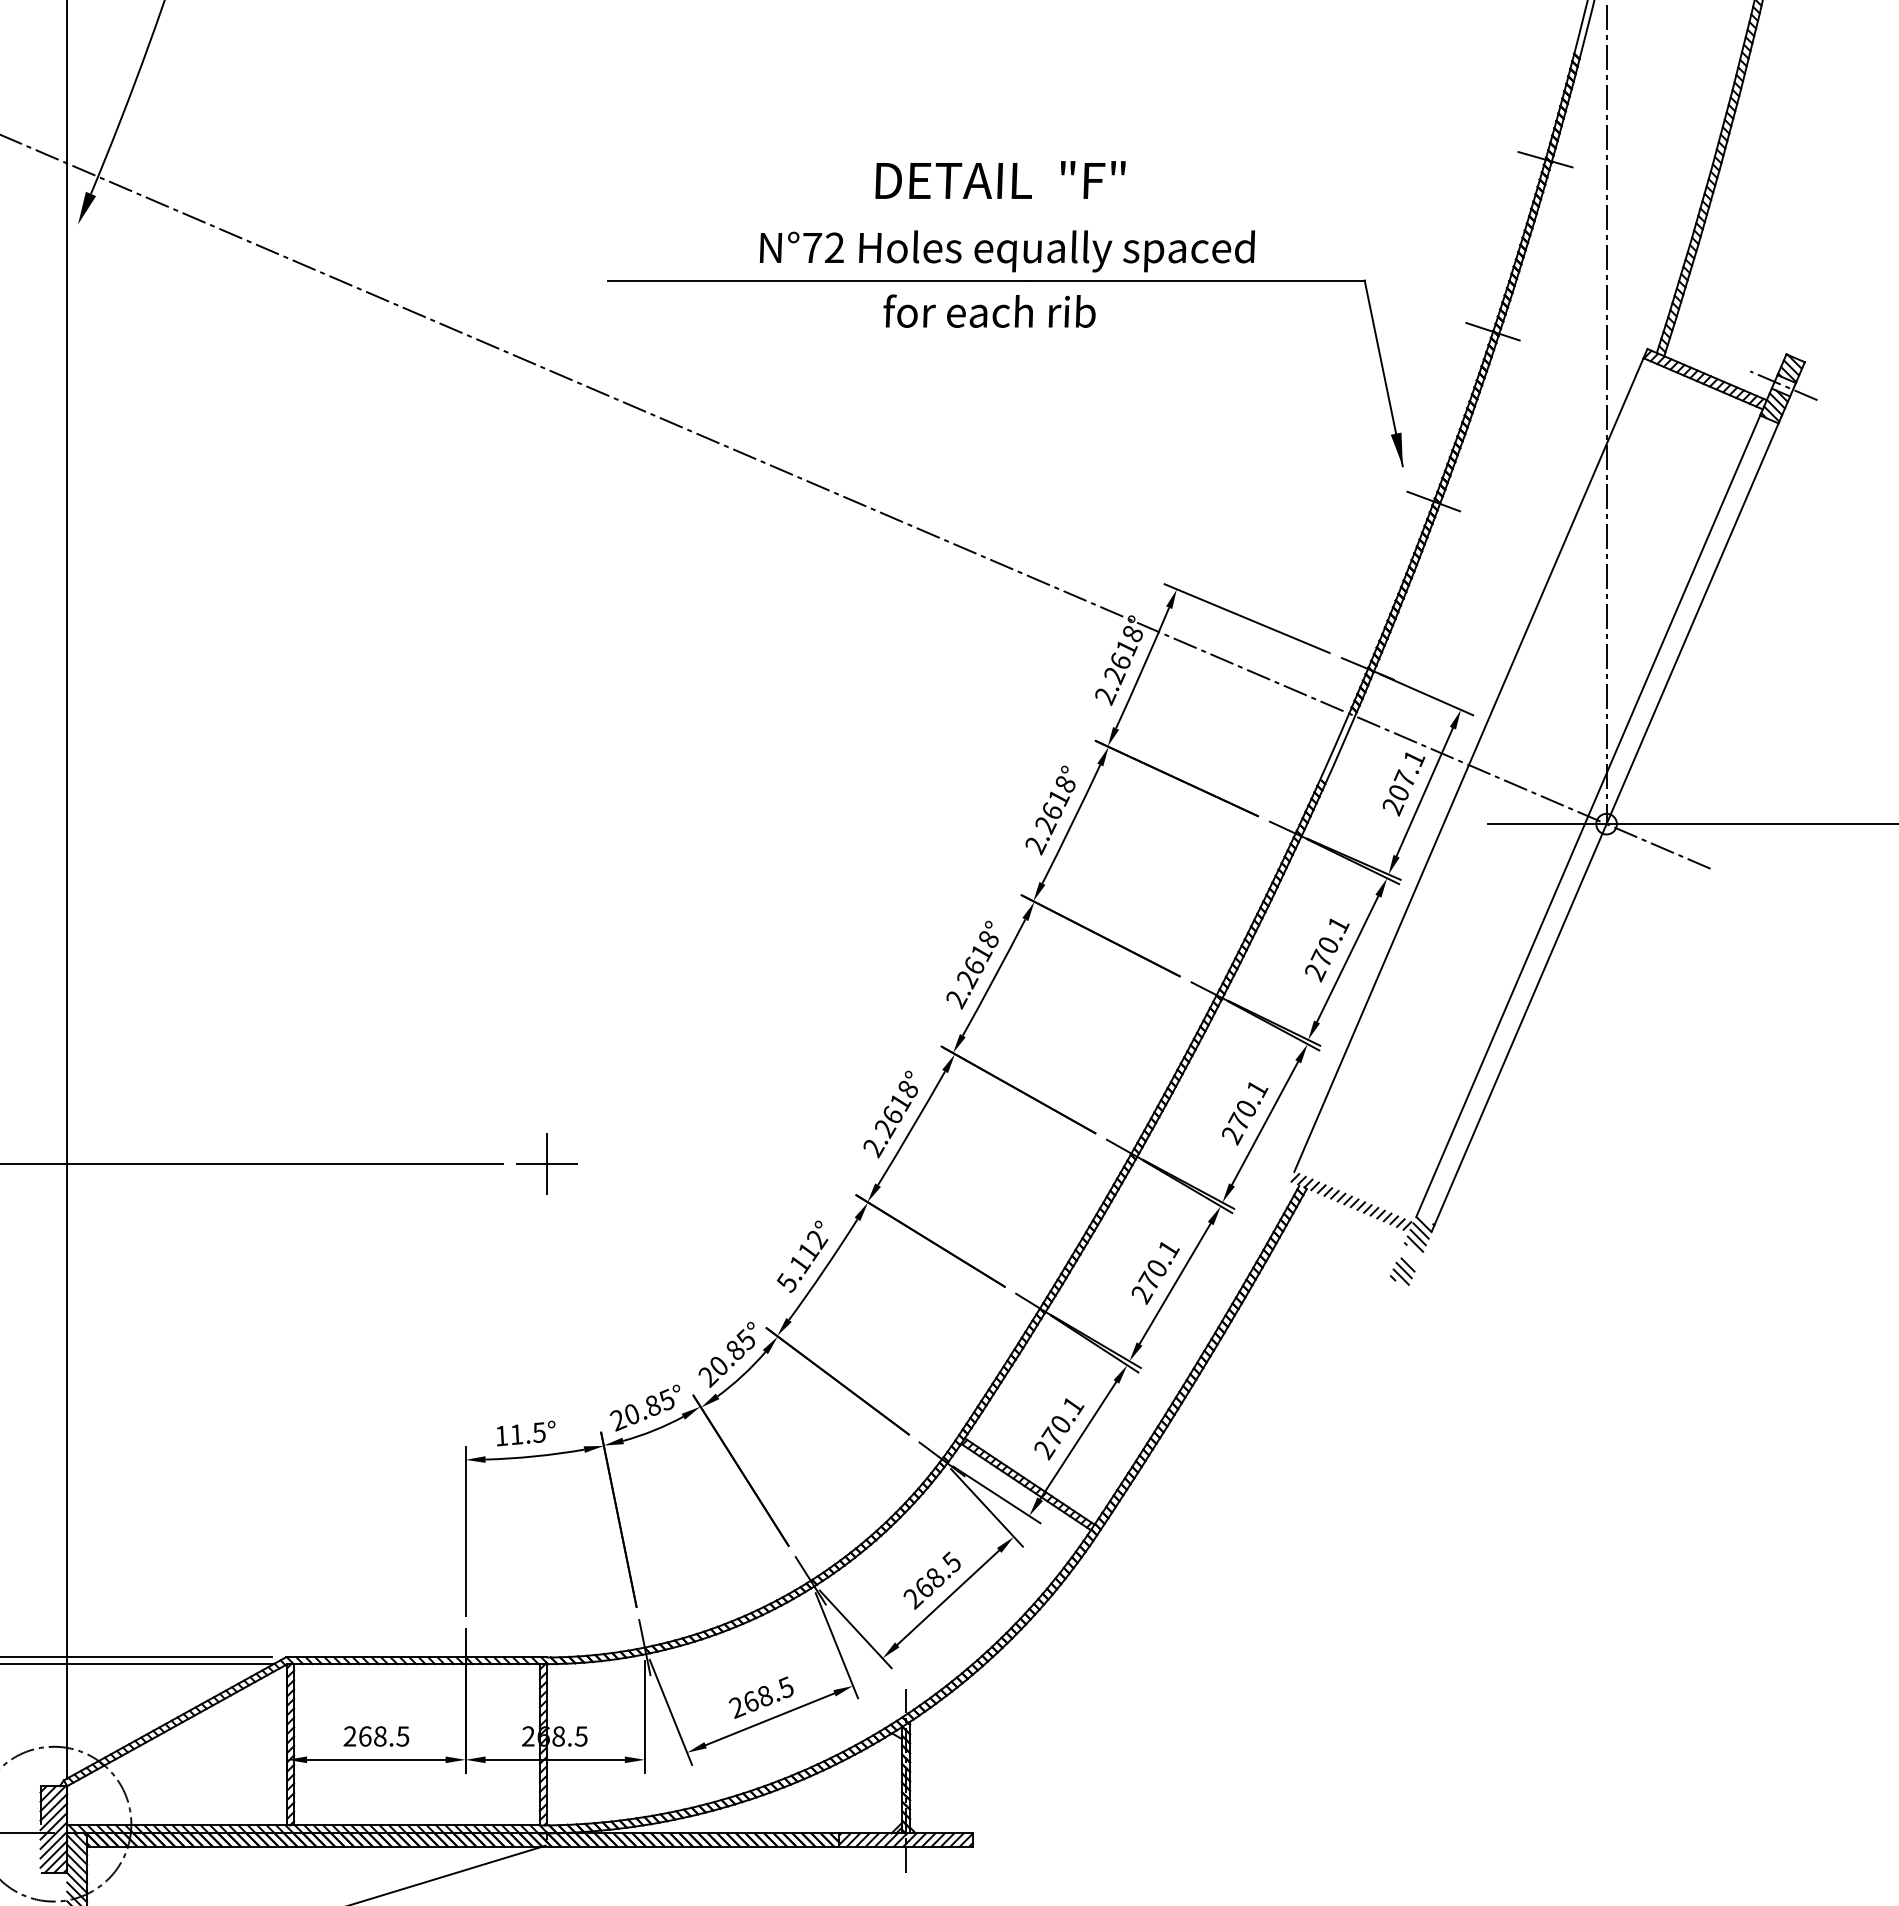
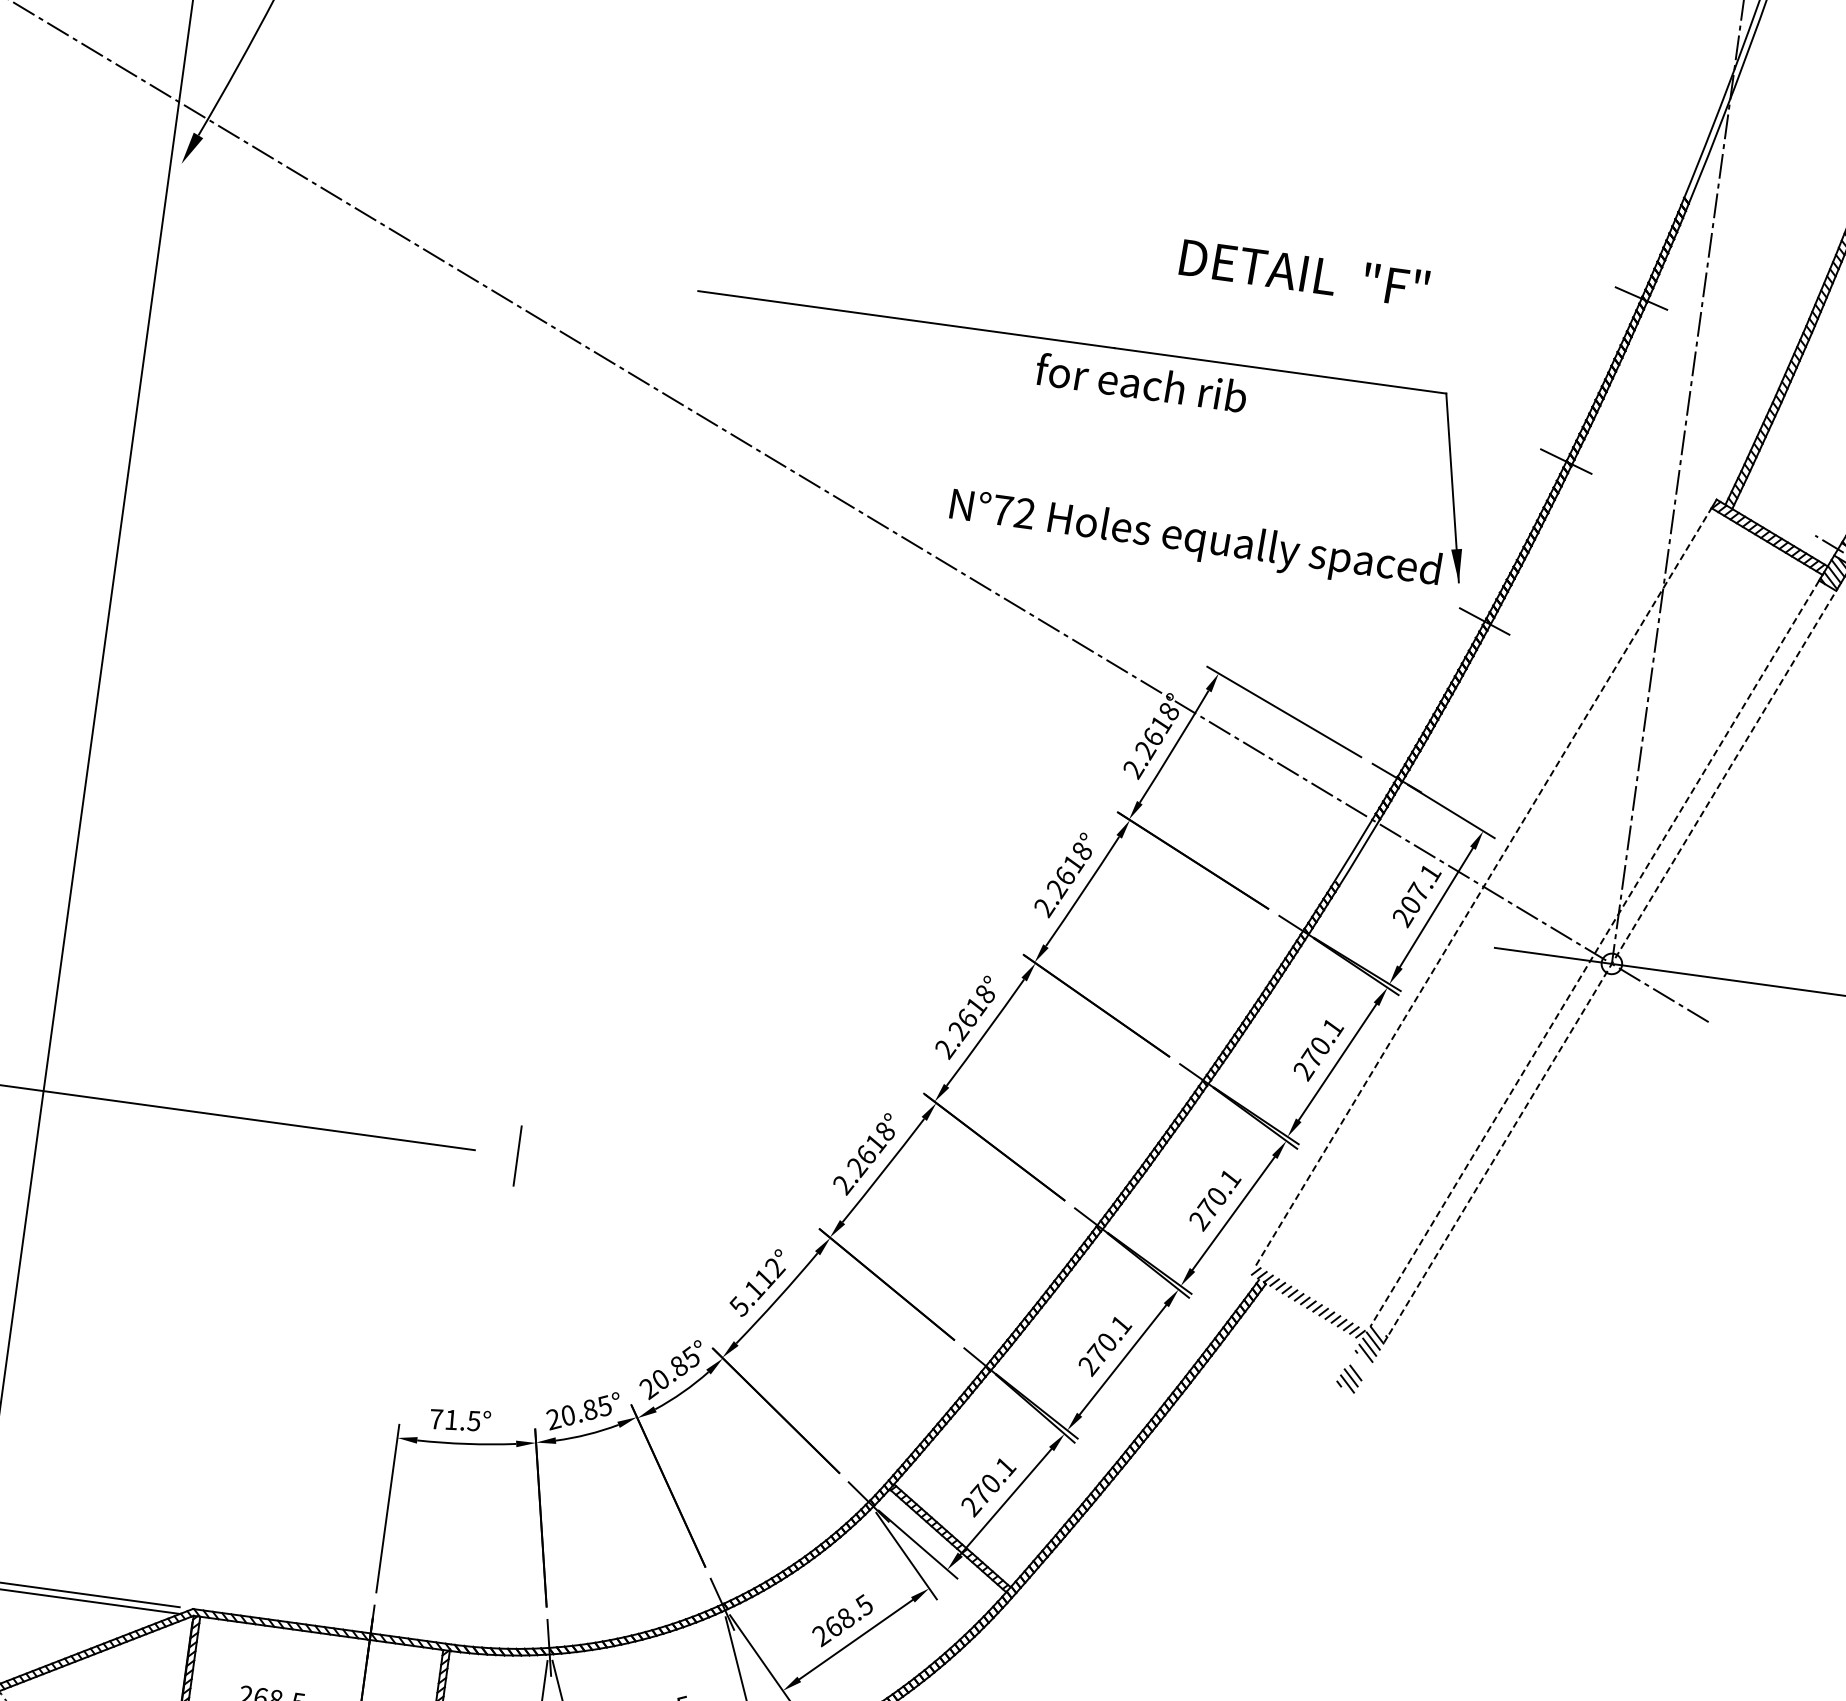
text: (1000, 179) -> (1304, 272), moved
text: (1007, 251) -> (1195, 540), moved
text: (989, 310) -> (1141, 382), moved
line: (1468, 765) -> (1483, 887), solid -> dashed
line: (1588, 816) -> (1595, 953), solid -> dashed
line: (1606, 824) -> (1611, 964), solid -> dashed
line: (546, 1163) -> (517, 1155), removed
text: (501, 1435) -> (436, 1418), 11.5° -> 71.5°

